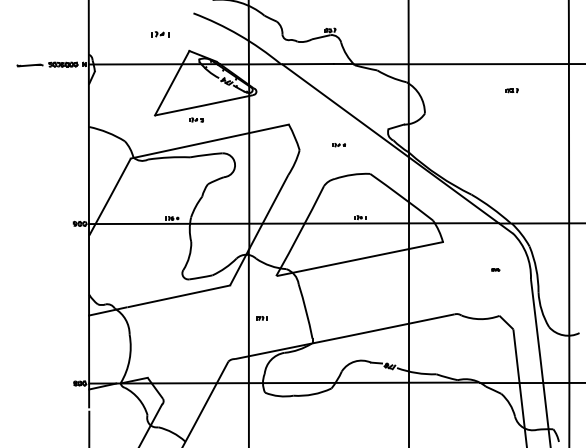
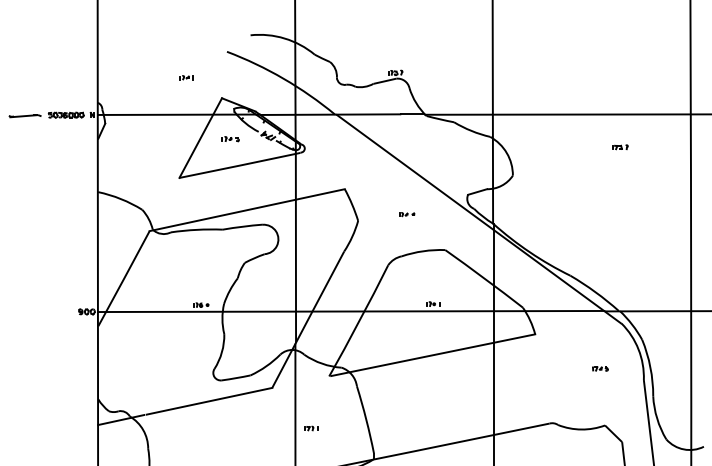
part: (160, 34) -> (186, 77), size x0.62
part: (196, 119) -> (230, 138), moved
part: (495, 269) -> (600, 368), size x1.67

